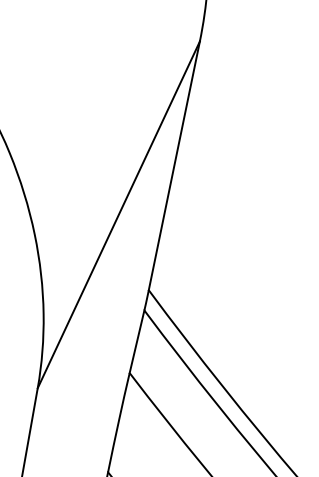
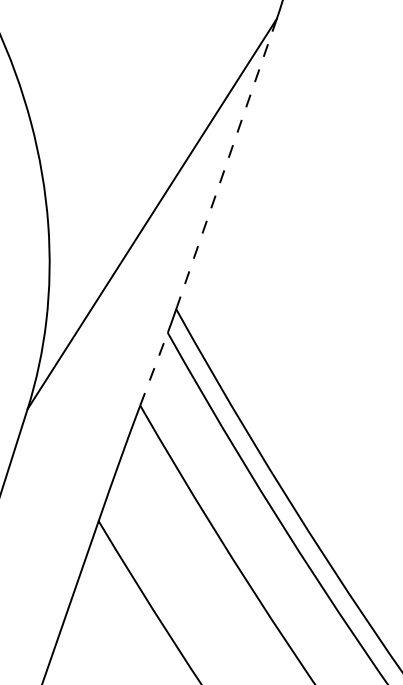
line: (174, 166) -> (226, 164), solid -> dashed
line: (137, 341) -> (154, 369), solid -> dashed

